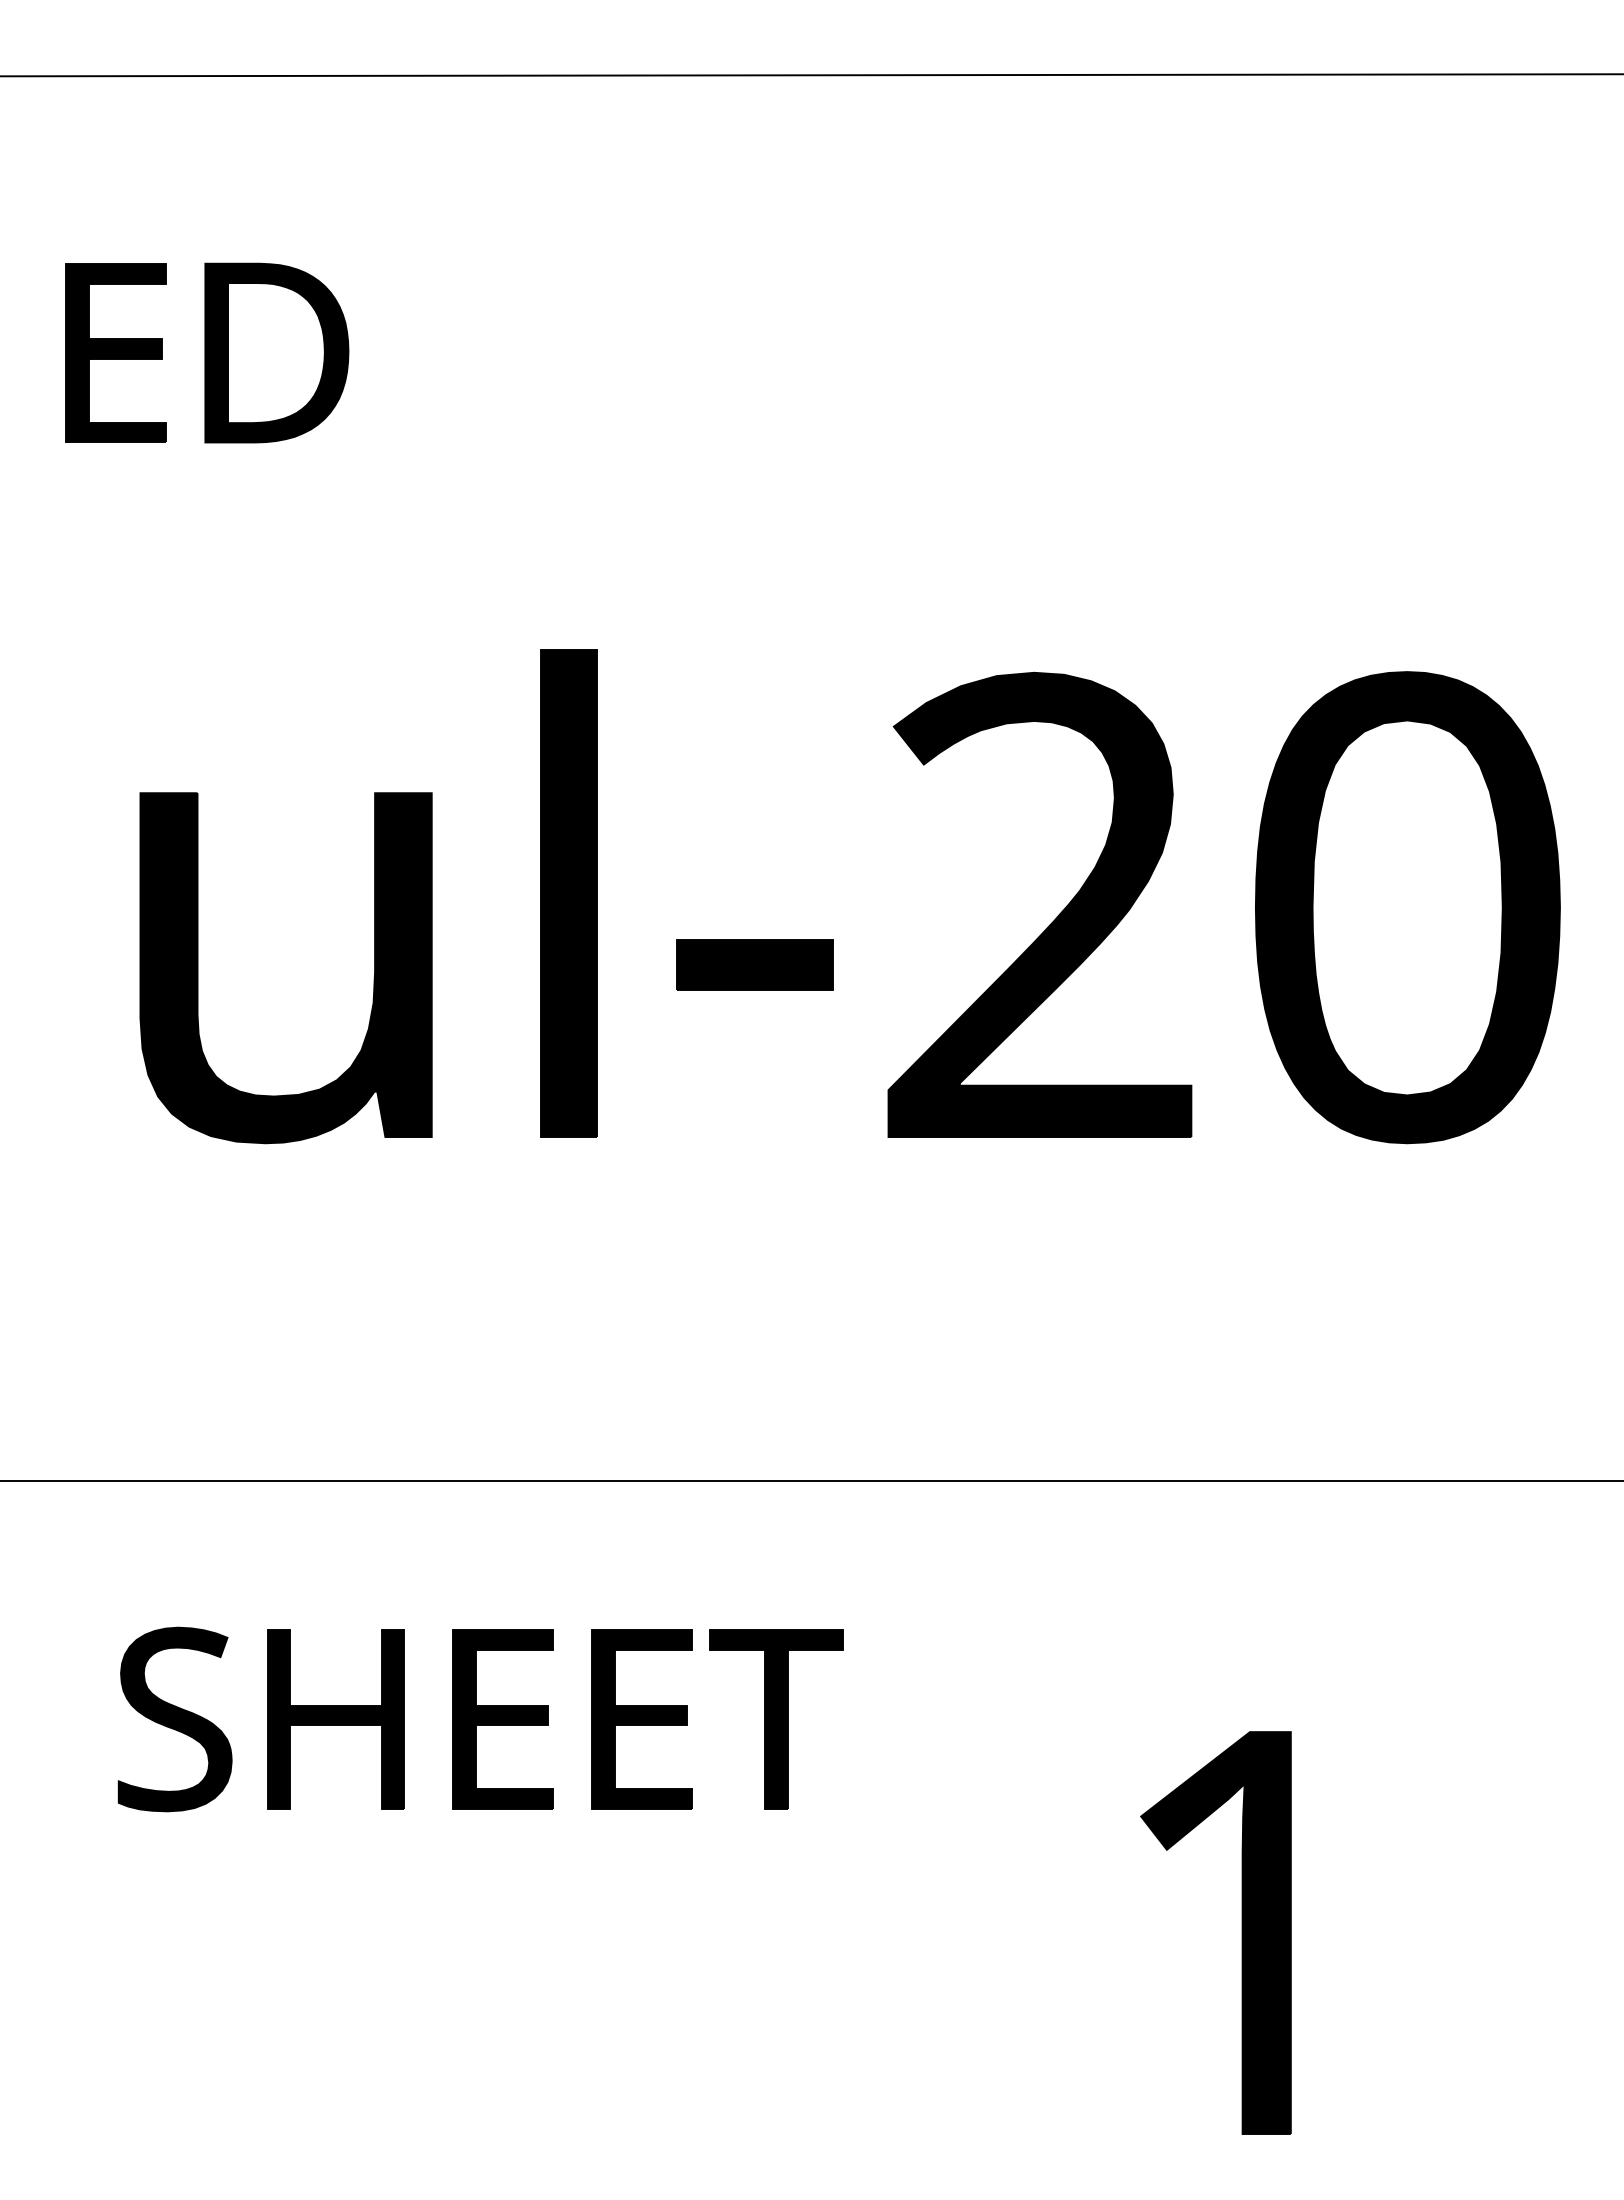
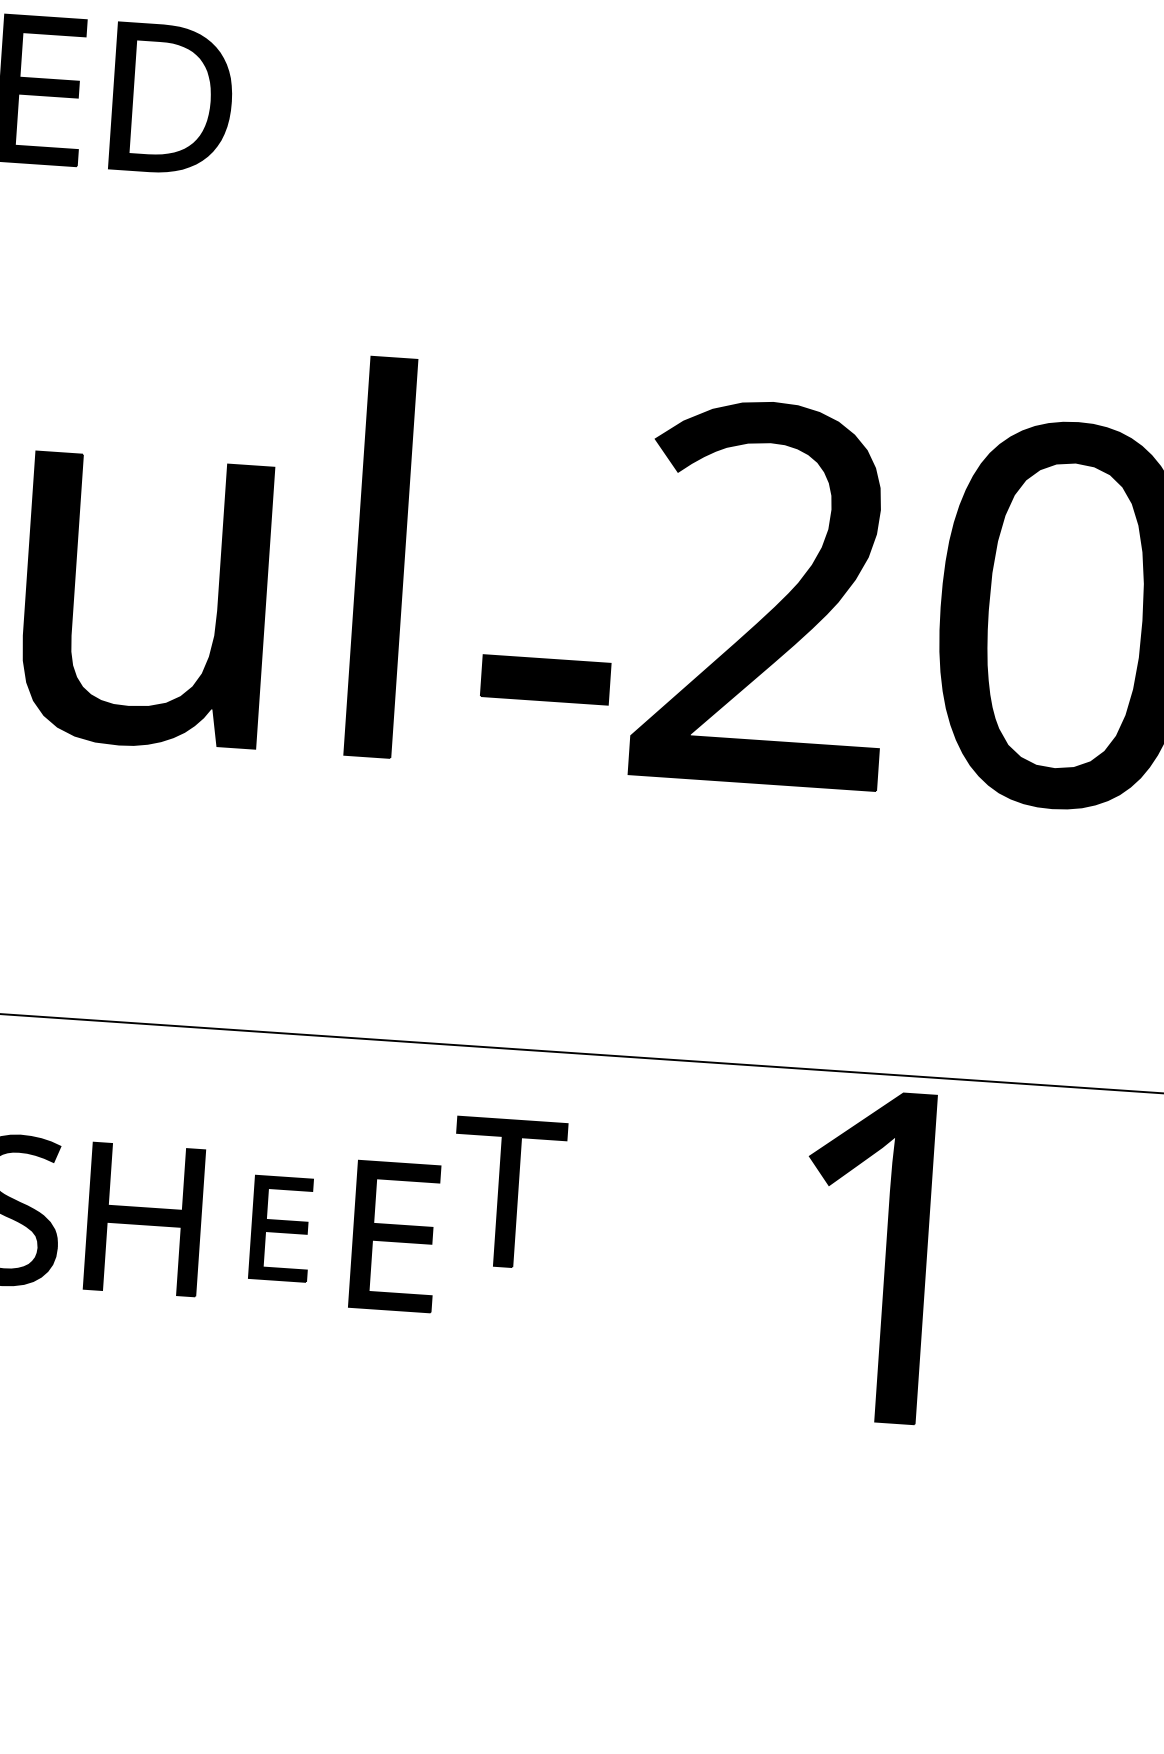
part: (754, 964) -> (545, 679), moved
part: (502, 1719) -> (280, 1228), size x0.7
part: (776, 1719) -> (507, 1193), moved
part: (1241, 1932) -> (885, 1256), moved

